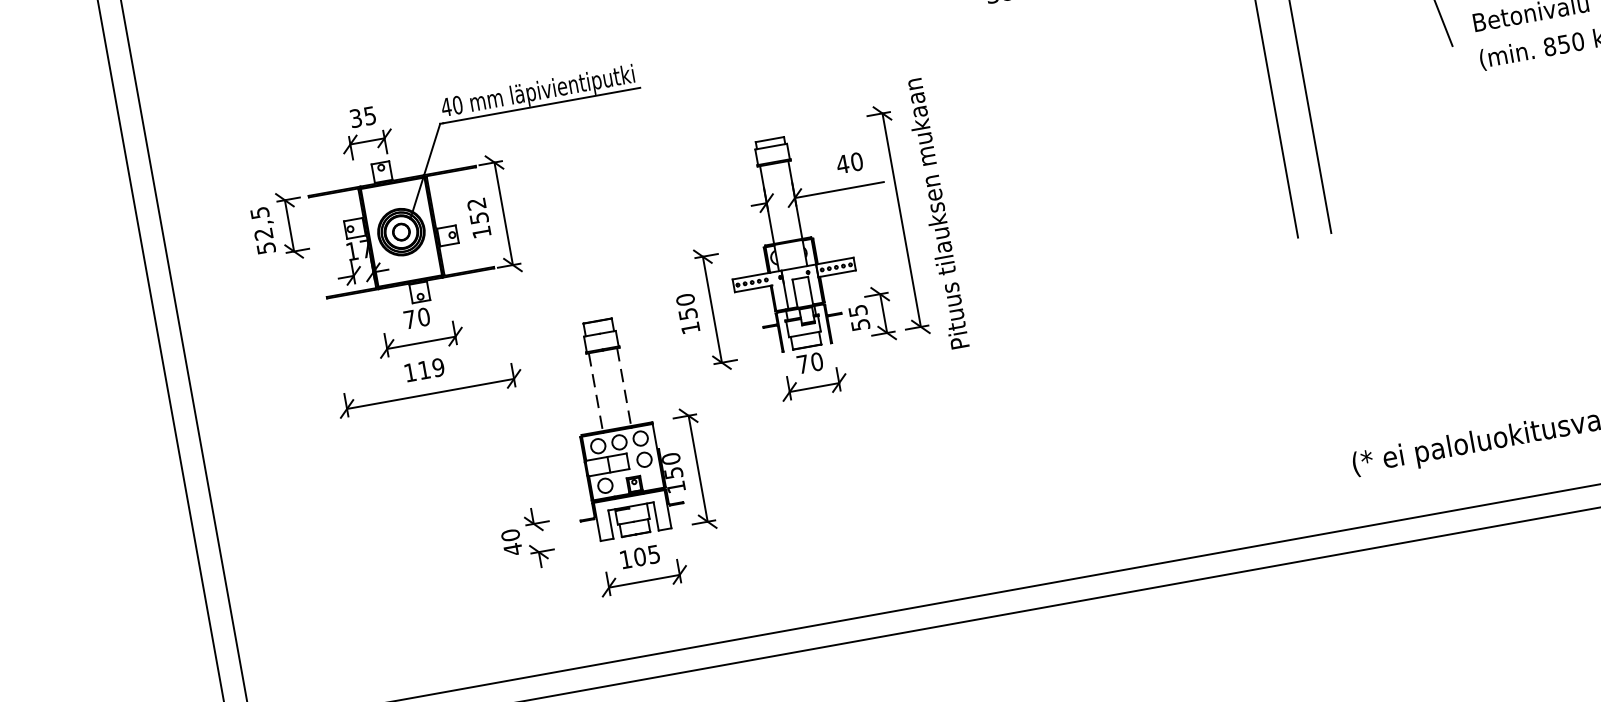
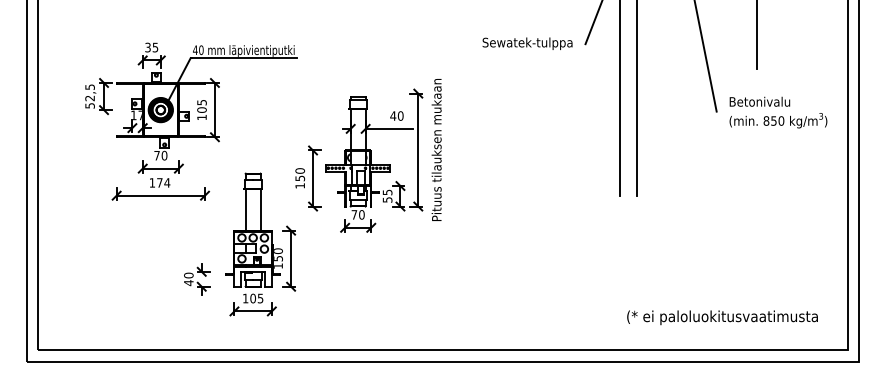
text: (477, 211) -> (201, 106), 152 -> 105
text: (431, 368) -> (163, 182), 119 -> 174
line: (623, 388) -> (260, 210), dashed -> solid
line: (595, 393) -> (245, 210), dashed -> solid

